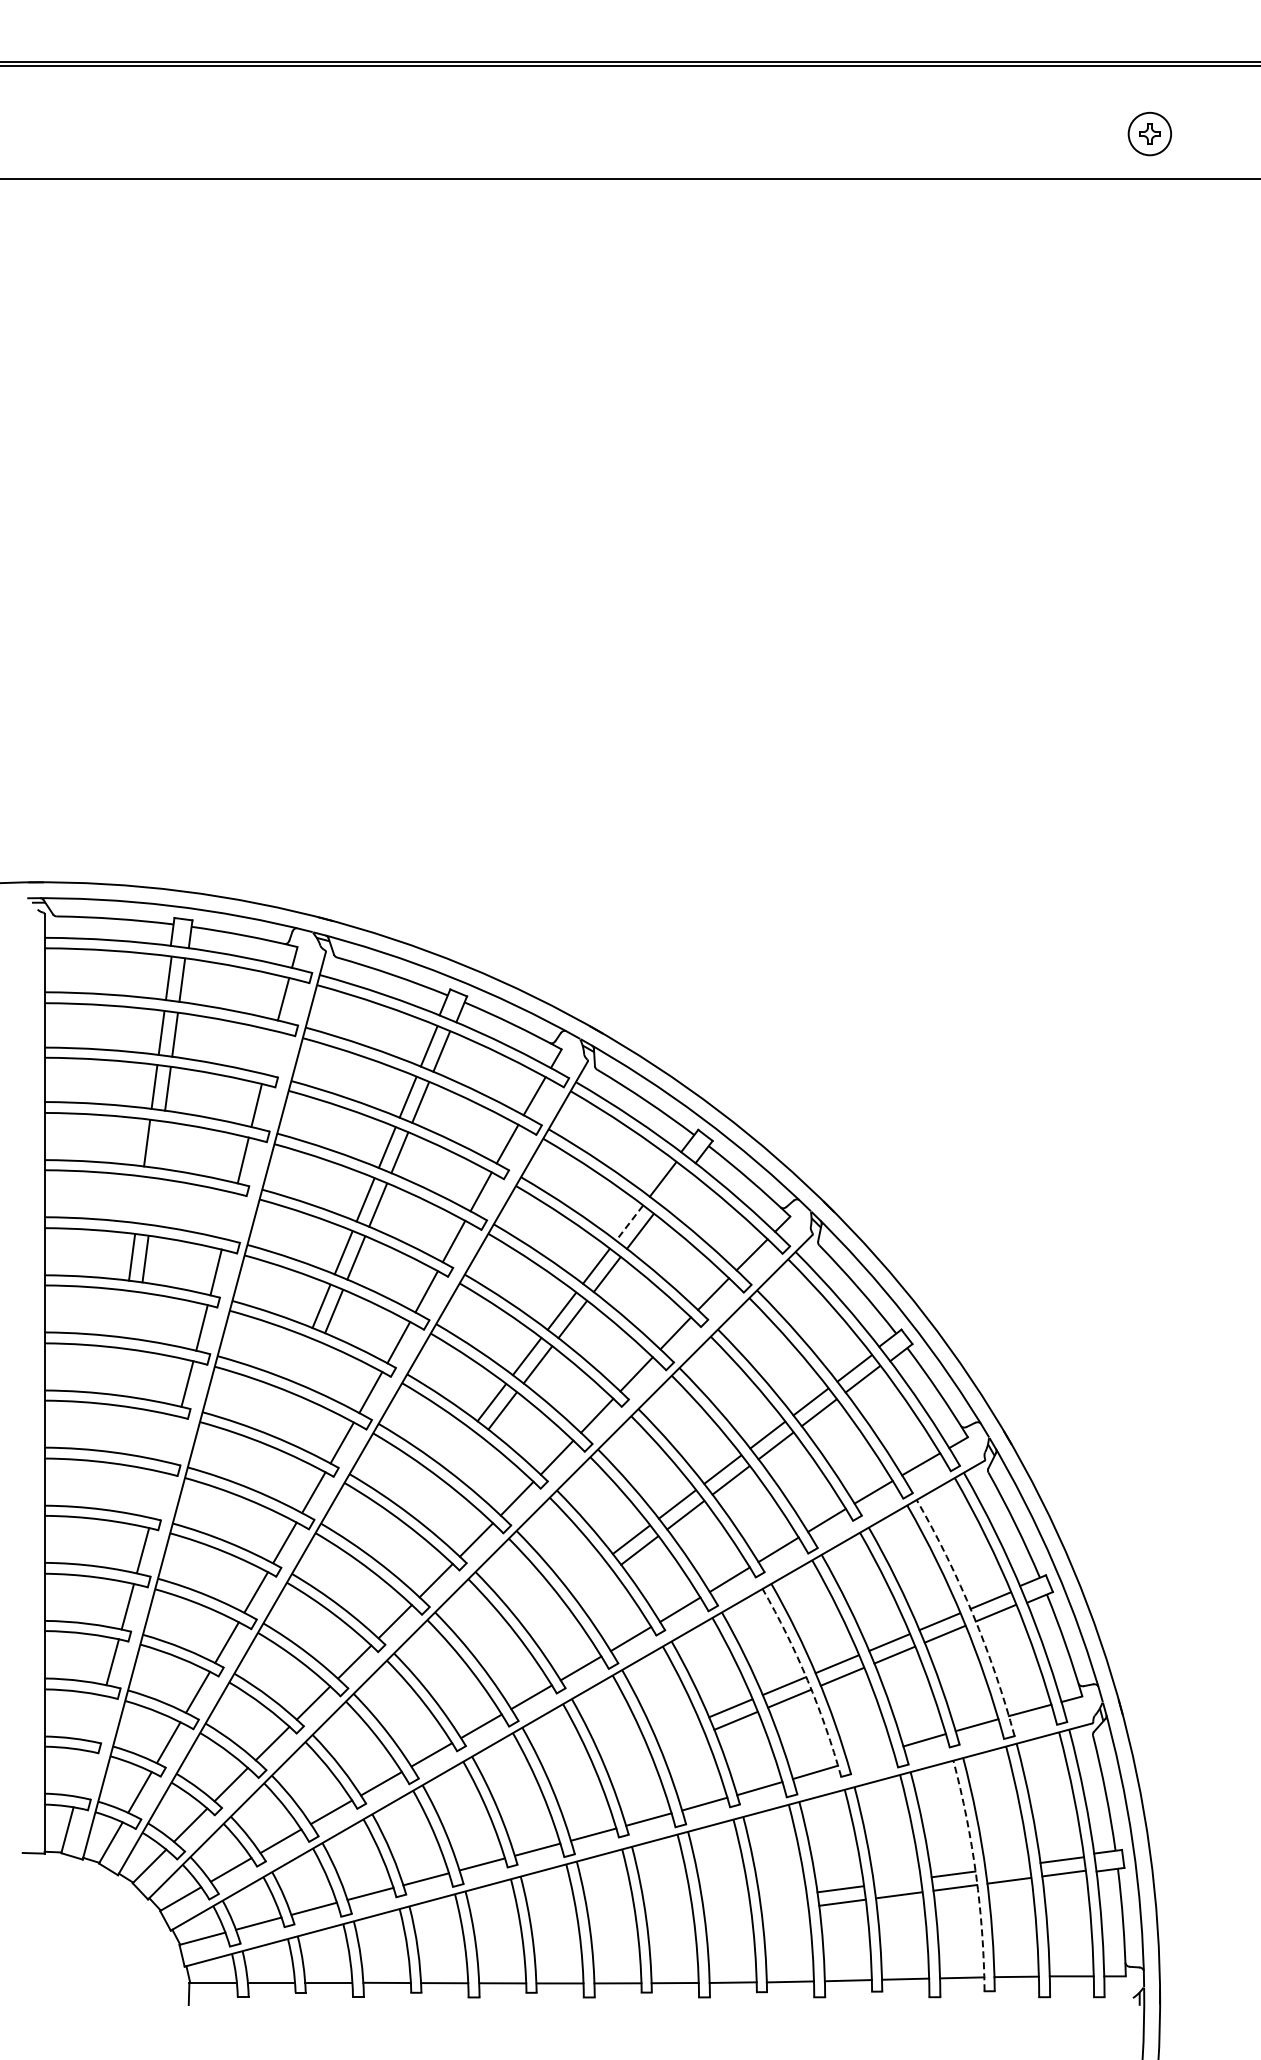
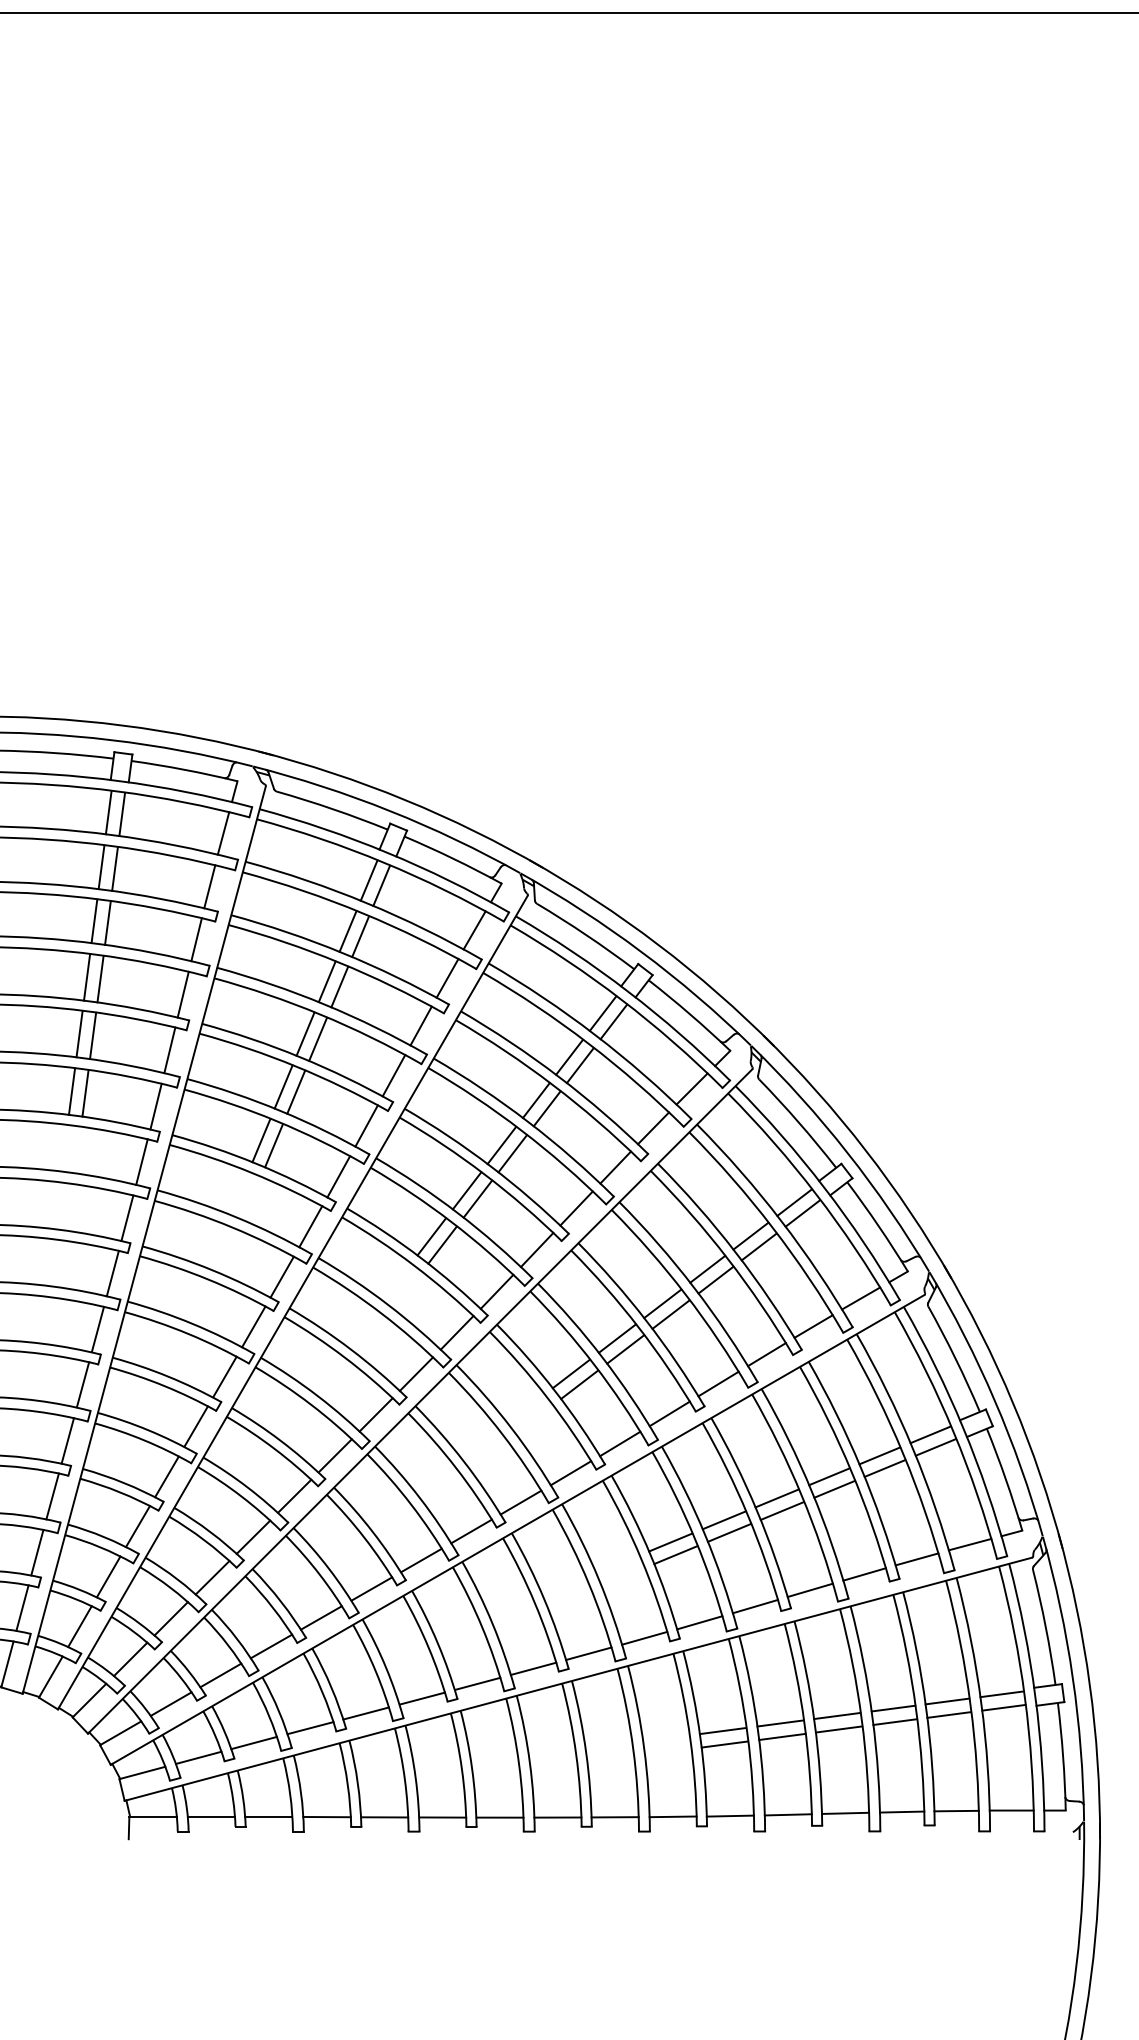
line: (269, 1052) -> (209, 886), added
line: (160, 1144) -> (100, 978), added
line: (673, 1187) -> (613, 1021), added
line: (139, 1199) -> (79, 1033), added
line: (153, 1201) -> (93, 1035), added
line: (229, 1216) -> (169, 1050), added
line: (629, 1223) -> (569, 1057), dashed -> solid
line: (172, 1439) -> (112, 1273), added
line: (157, 1494) -> (97, 1328), added
arc: (973, 1614) -> (913, 1448), dashed -> solid
arc: (807, 1680) -> (747, 1514), dashed -> solid
line: (97, 1718) -> (37, 1552), added
line: (869, 1755) -> (809, 1589), added
line: (82, 1773) -> (22, 1607), added
line: (1007, 1867) -> (947, 1701), added
arc: (976, 1875) -> (916, 1709), dashed -> solid
line: (897, 1881) -> (837, 1715), added
line: (782, 1896) -> (722, 1730), added
line: (784, 1910) -> (724, 1744), added

